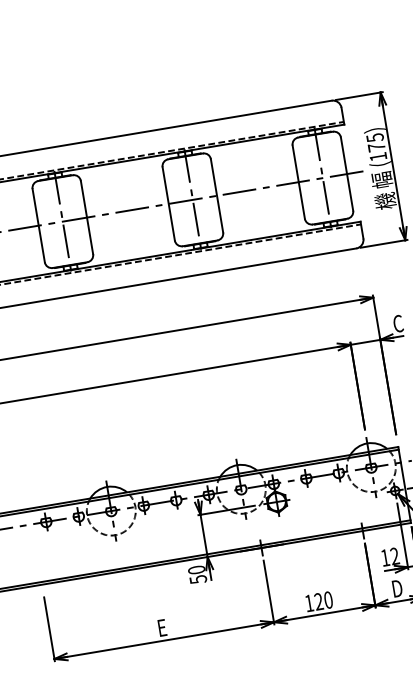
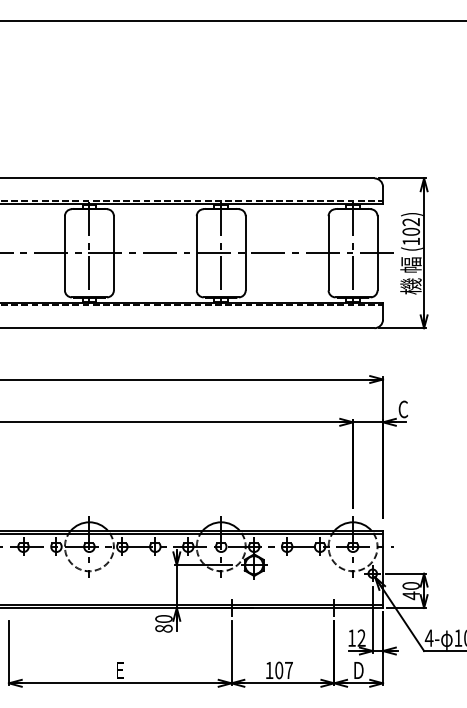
text: (376, 142) -> (411, 226), (175) -> (102)
text: (197, 579) -> (163, 628), 50 -> 80
text: (323, 601) -> (283, 670), 120 -> 107

